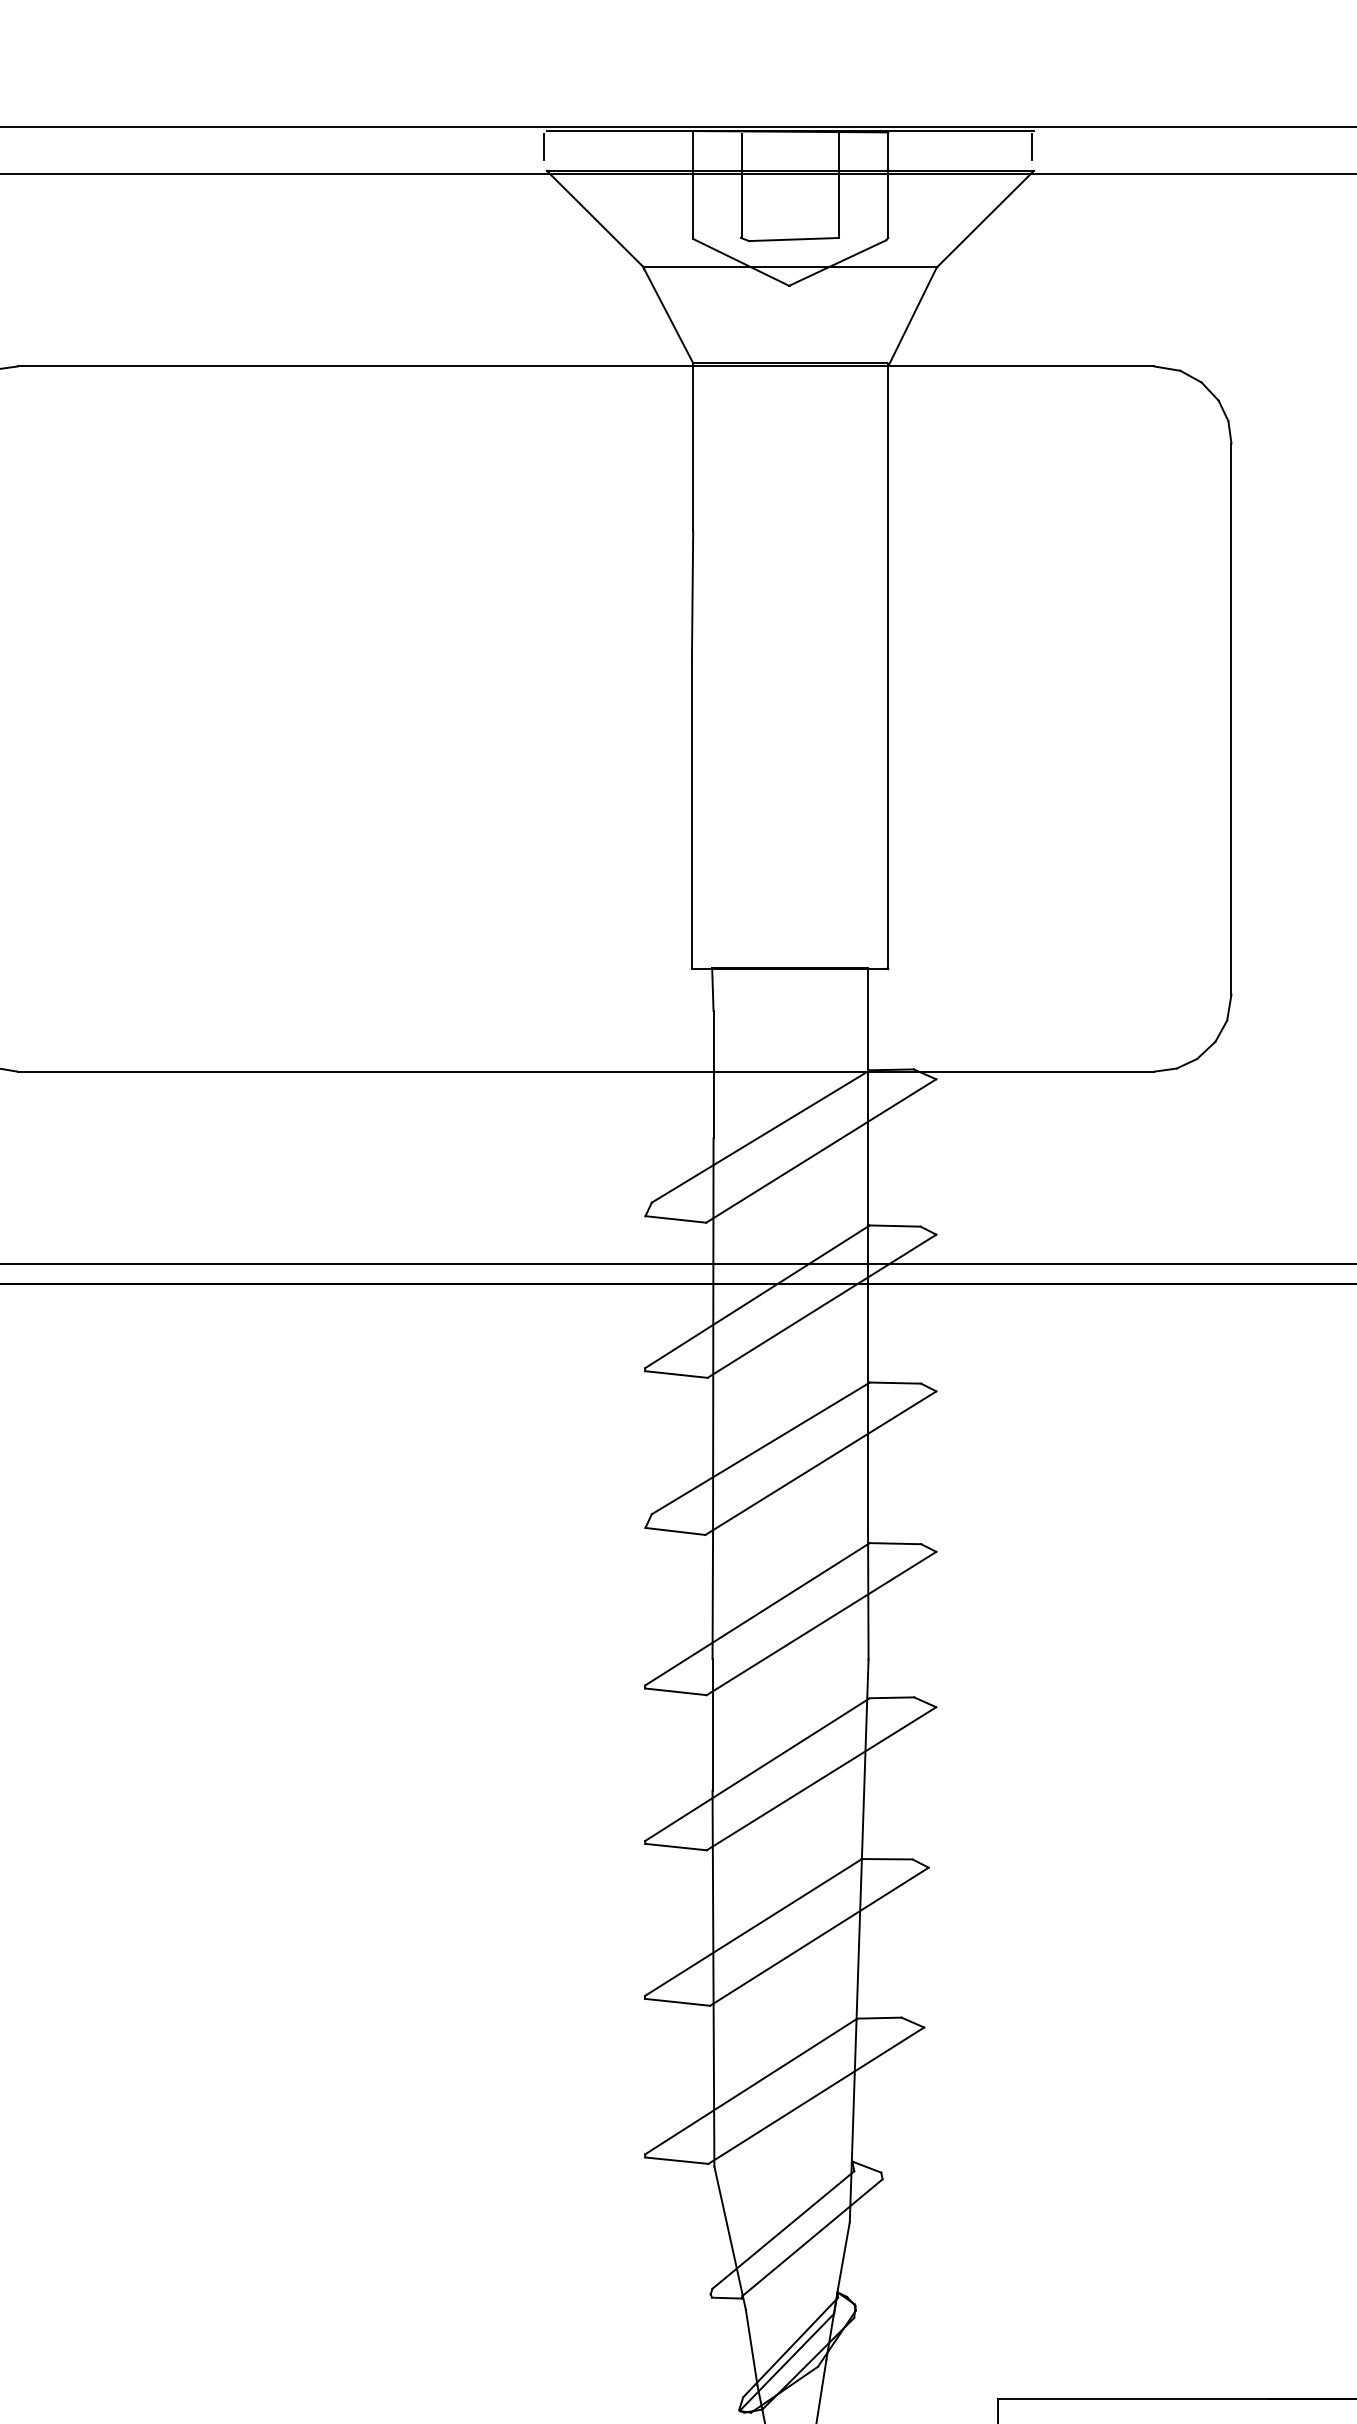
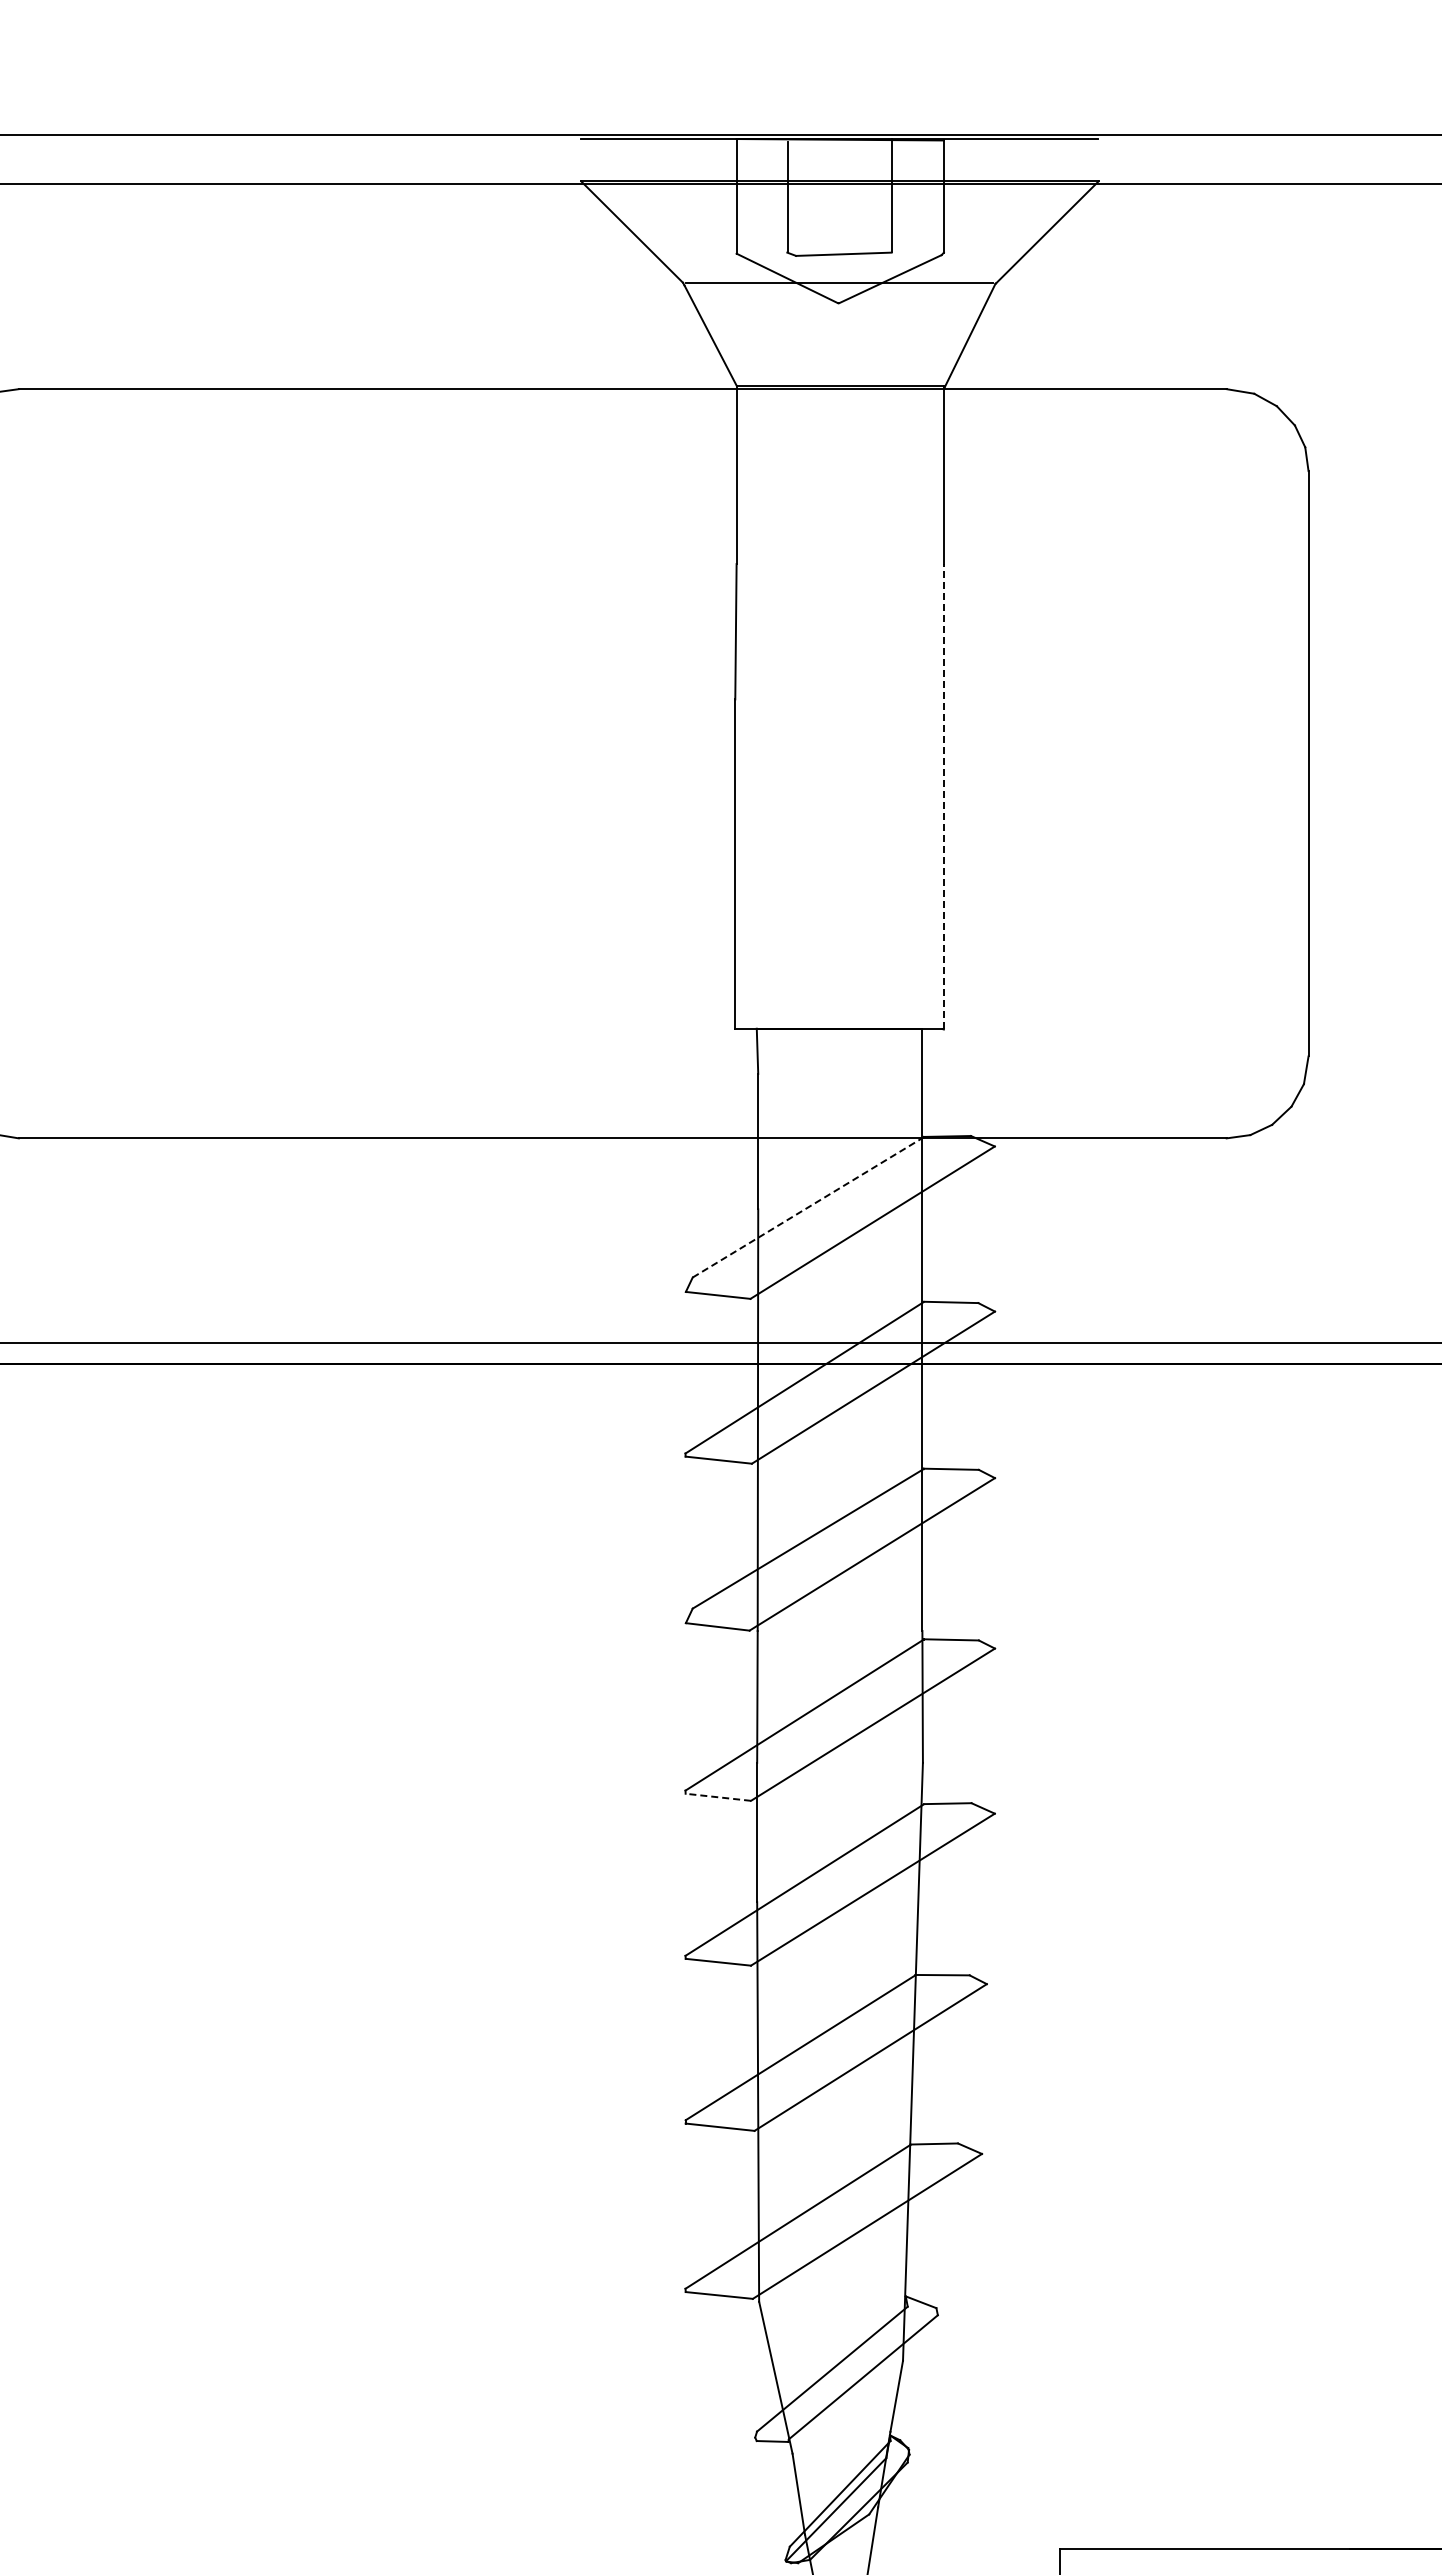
line: (544, 146) -> (578, 155), removed
line: (1031, 146) -> (1096, 155), removed
line: (887, 749) -> (943, 796), solid -> dashed
line: (760, 1136) -> (808, 1207), solid -> dashed
line: (676, 1692) -> (718, 1797), solid -> dashed

